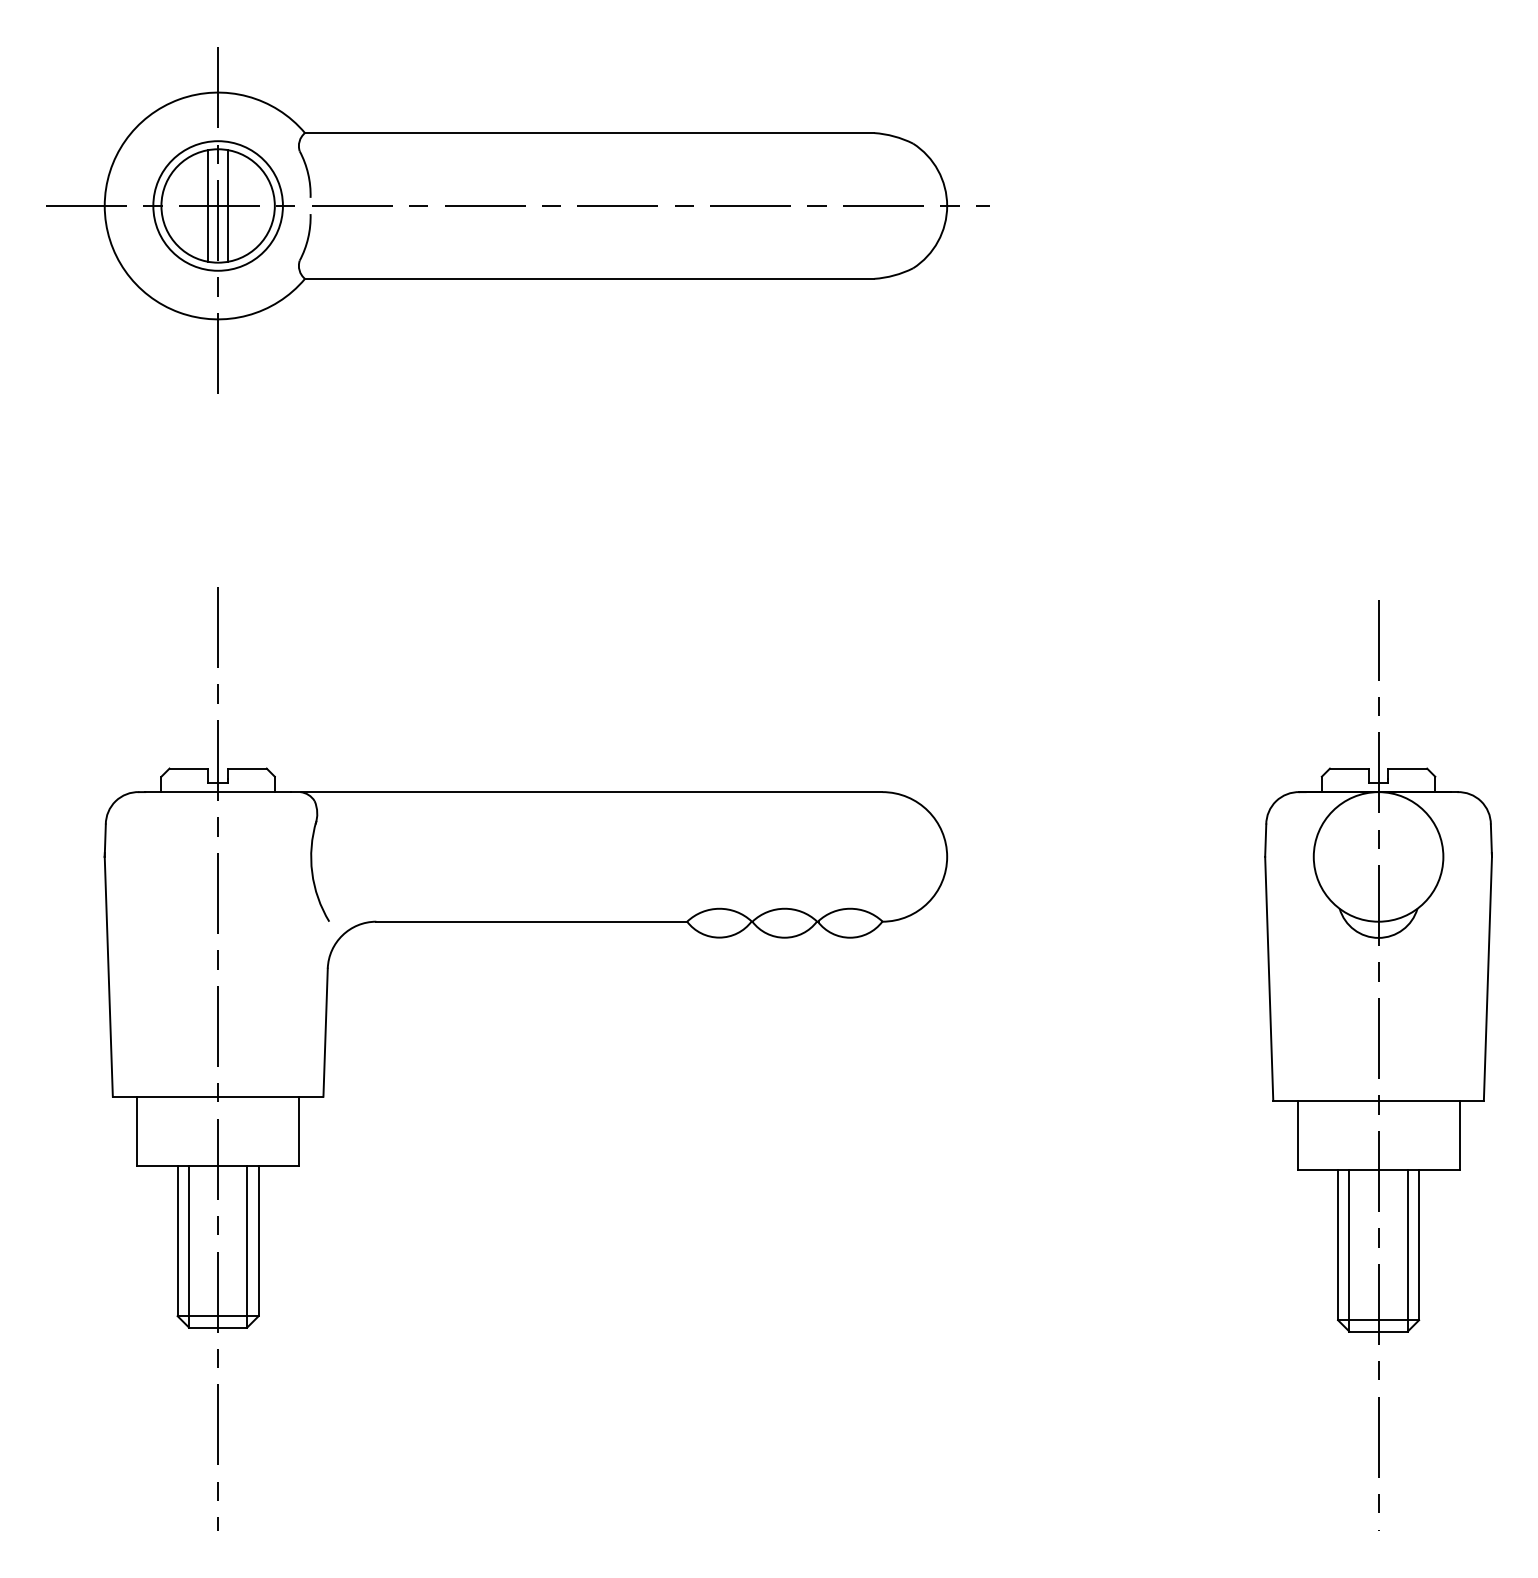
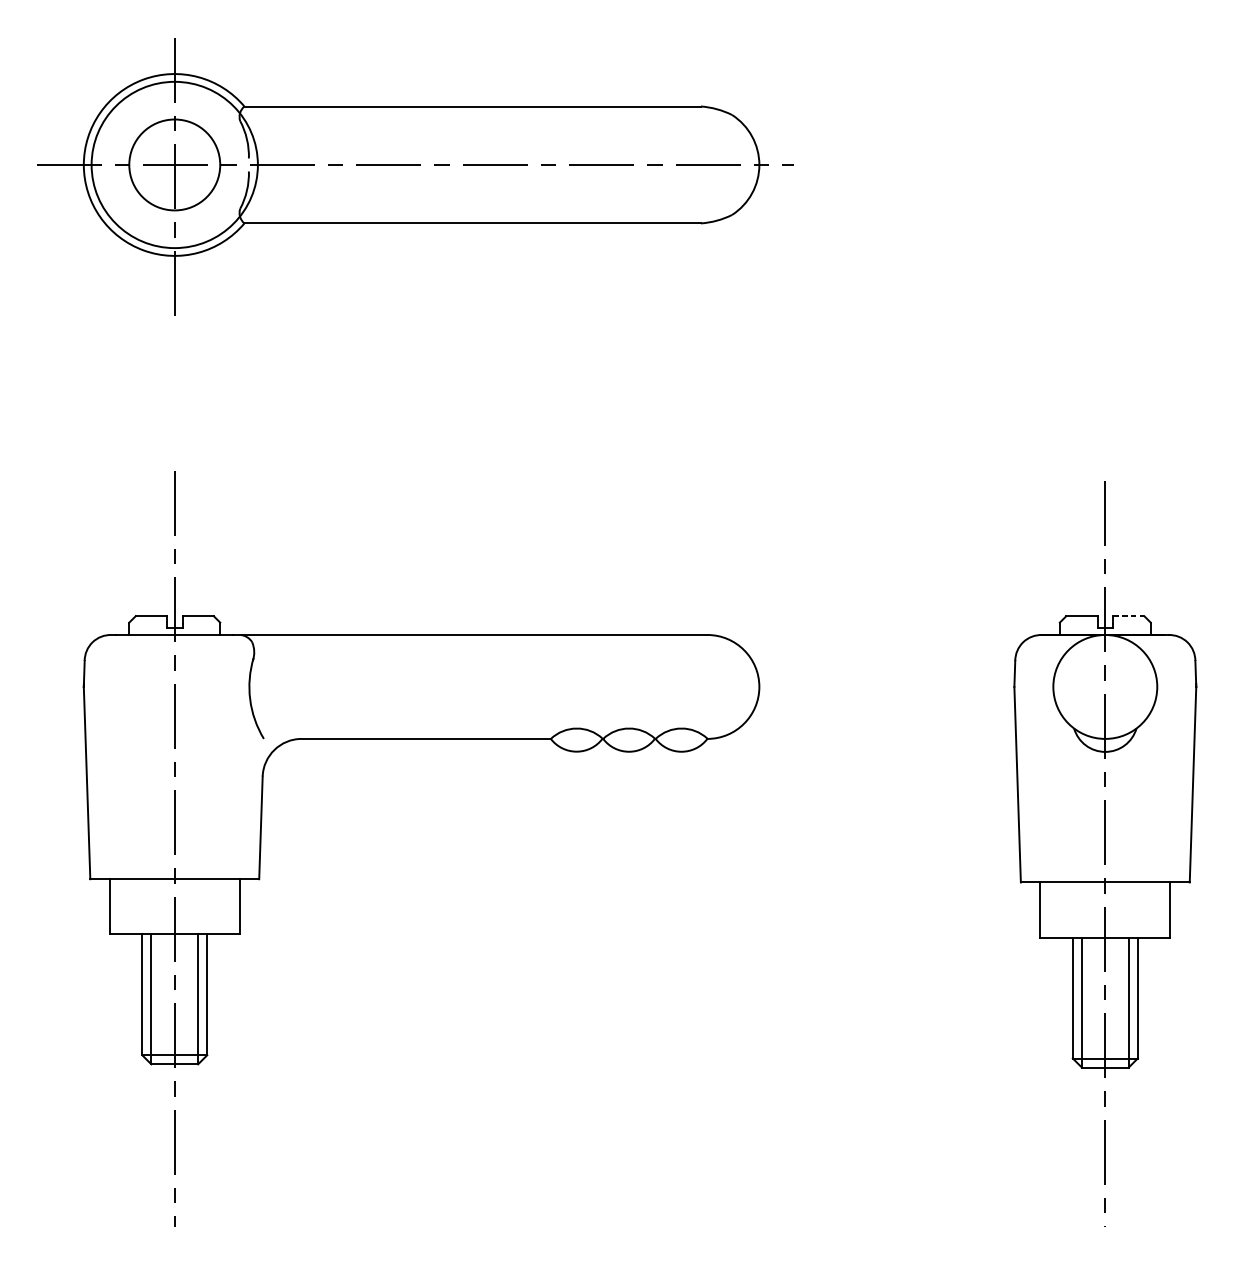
line: (208, 205) -> (167, 164), removed
circle: (217, 205) -> (174, 164), size x1.6
line: (227, 205) -> (182, 164), removed
line: (1408, 768) -> (1129, 616), solid -> dashed

